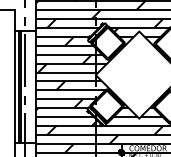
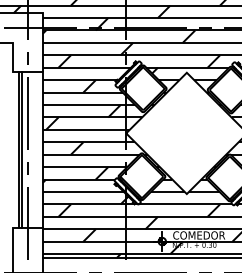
line: (14, 86) -> (13, 149), removed

